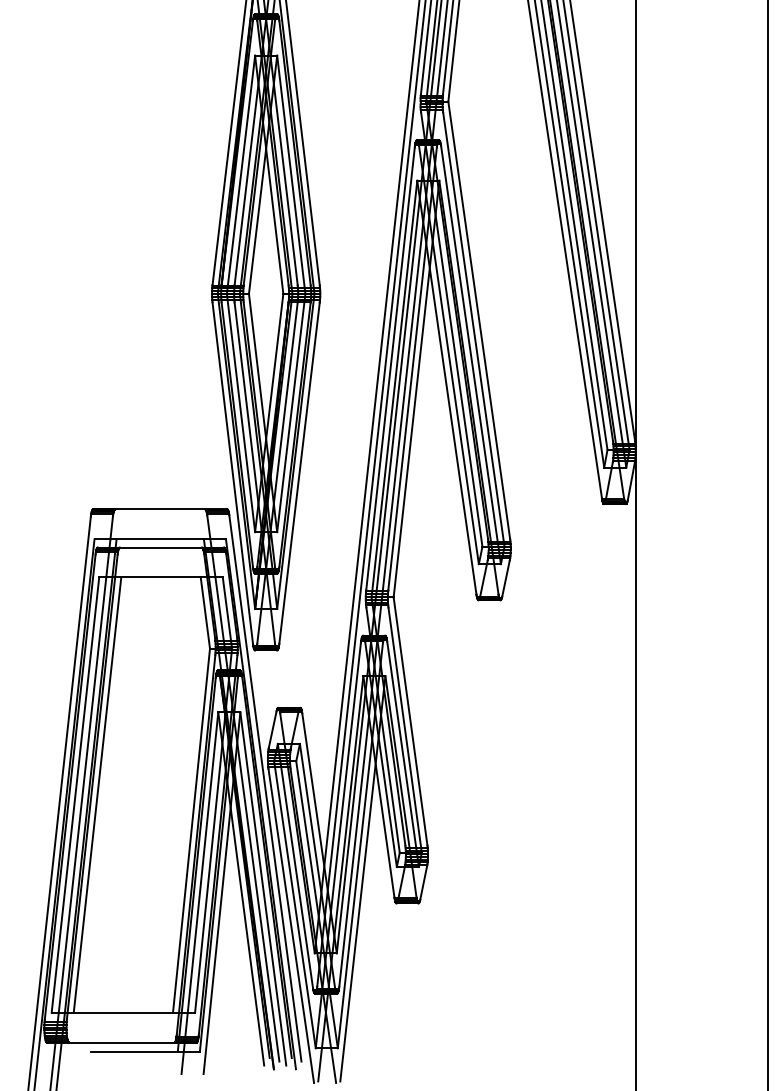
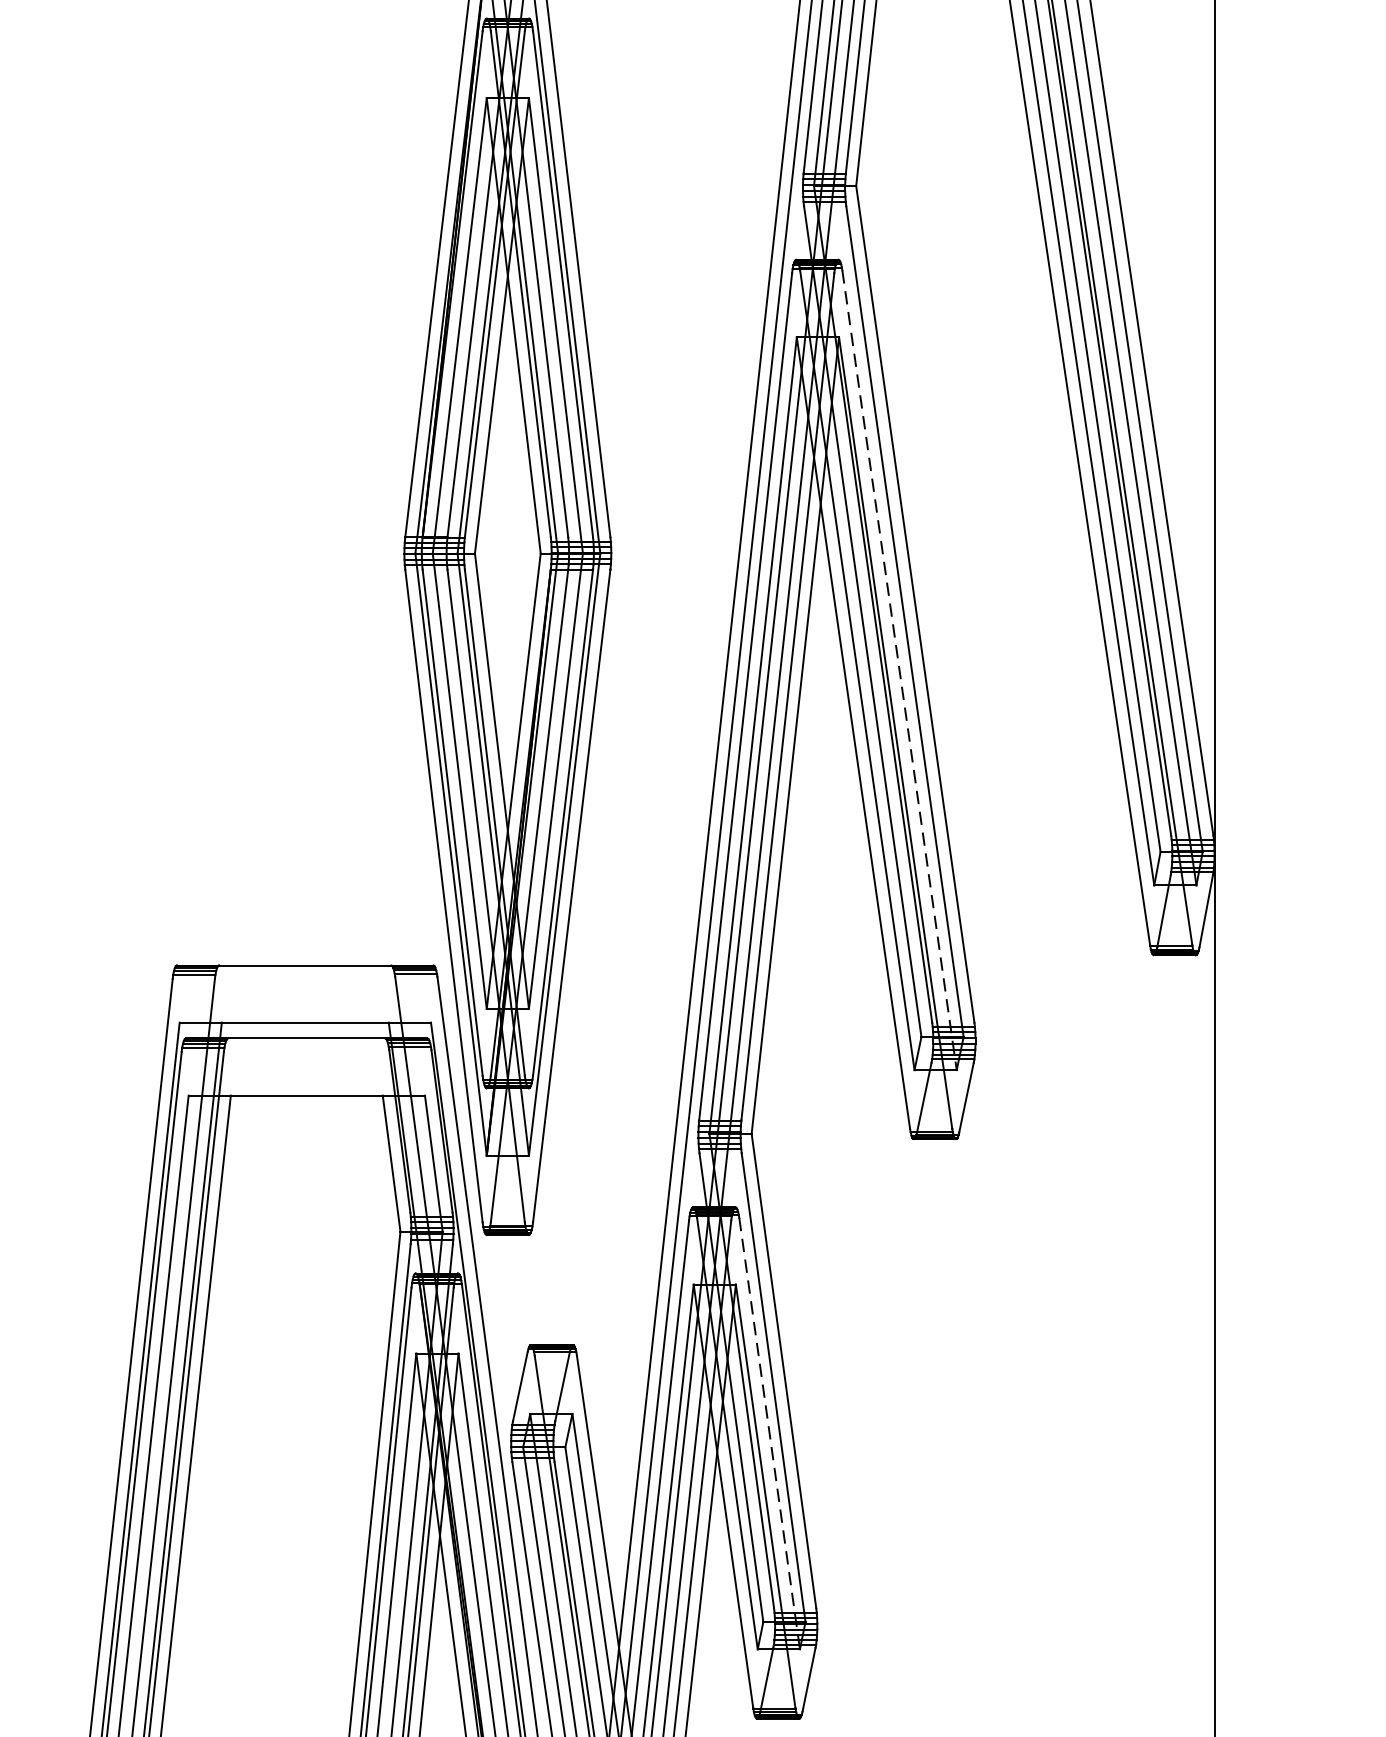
line: (471, 355) -> (900, 671), solid -> dashed
line: (403, 754) -> (770, 1434), solid -> dashed

